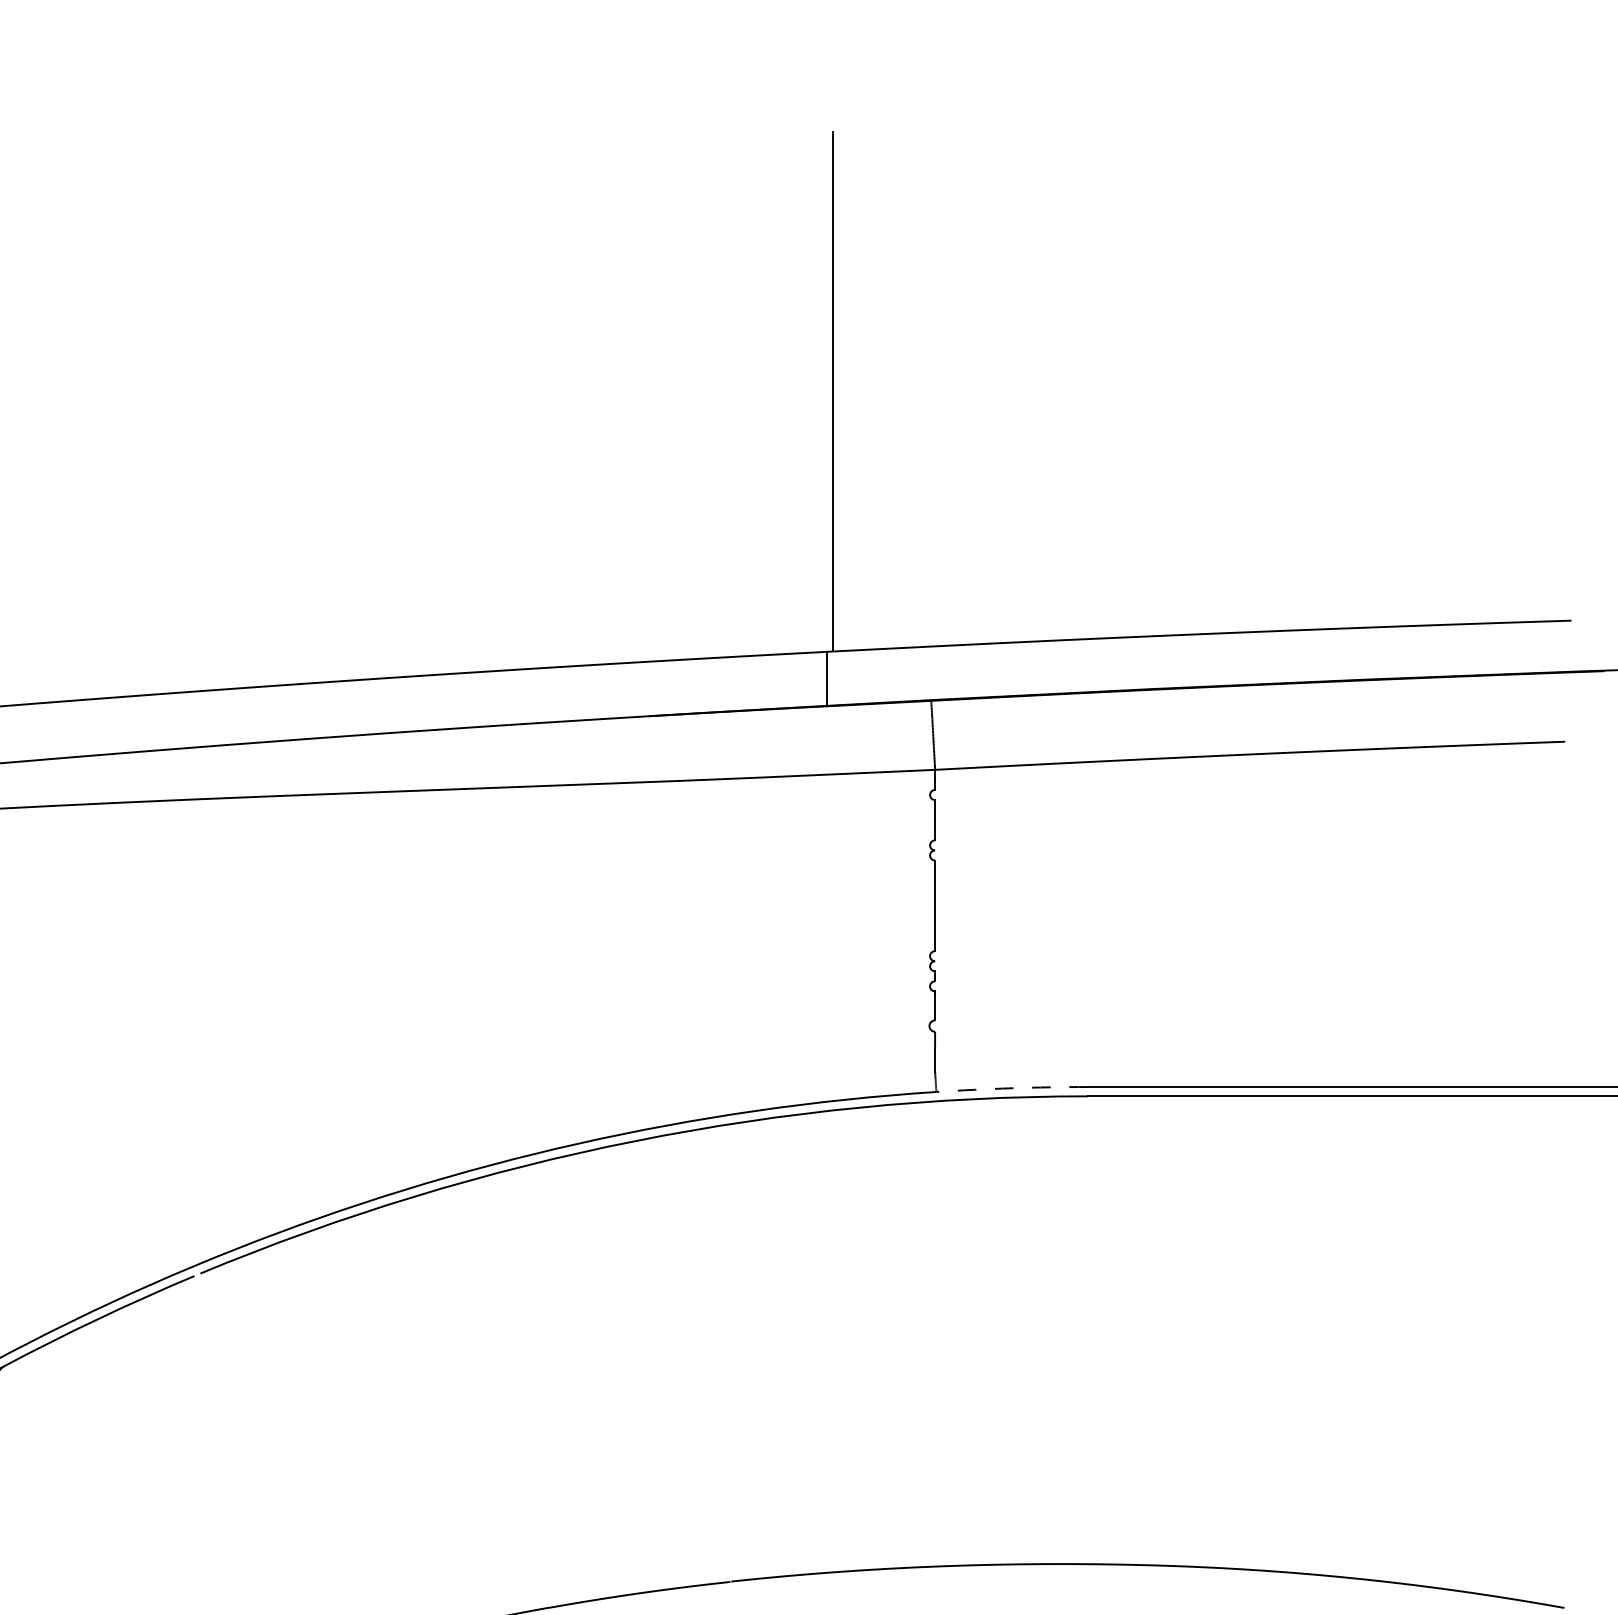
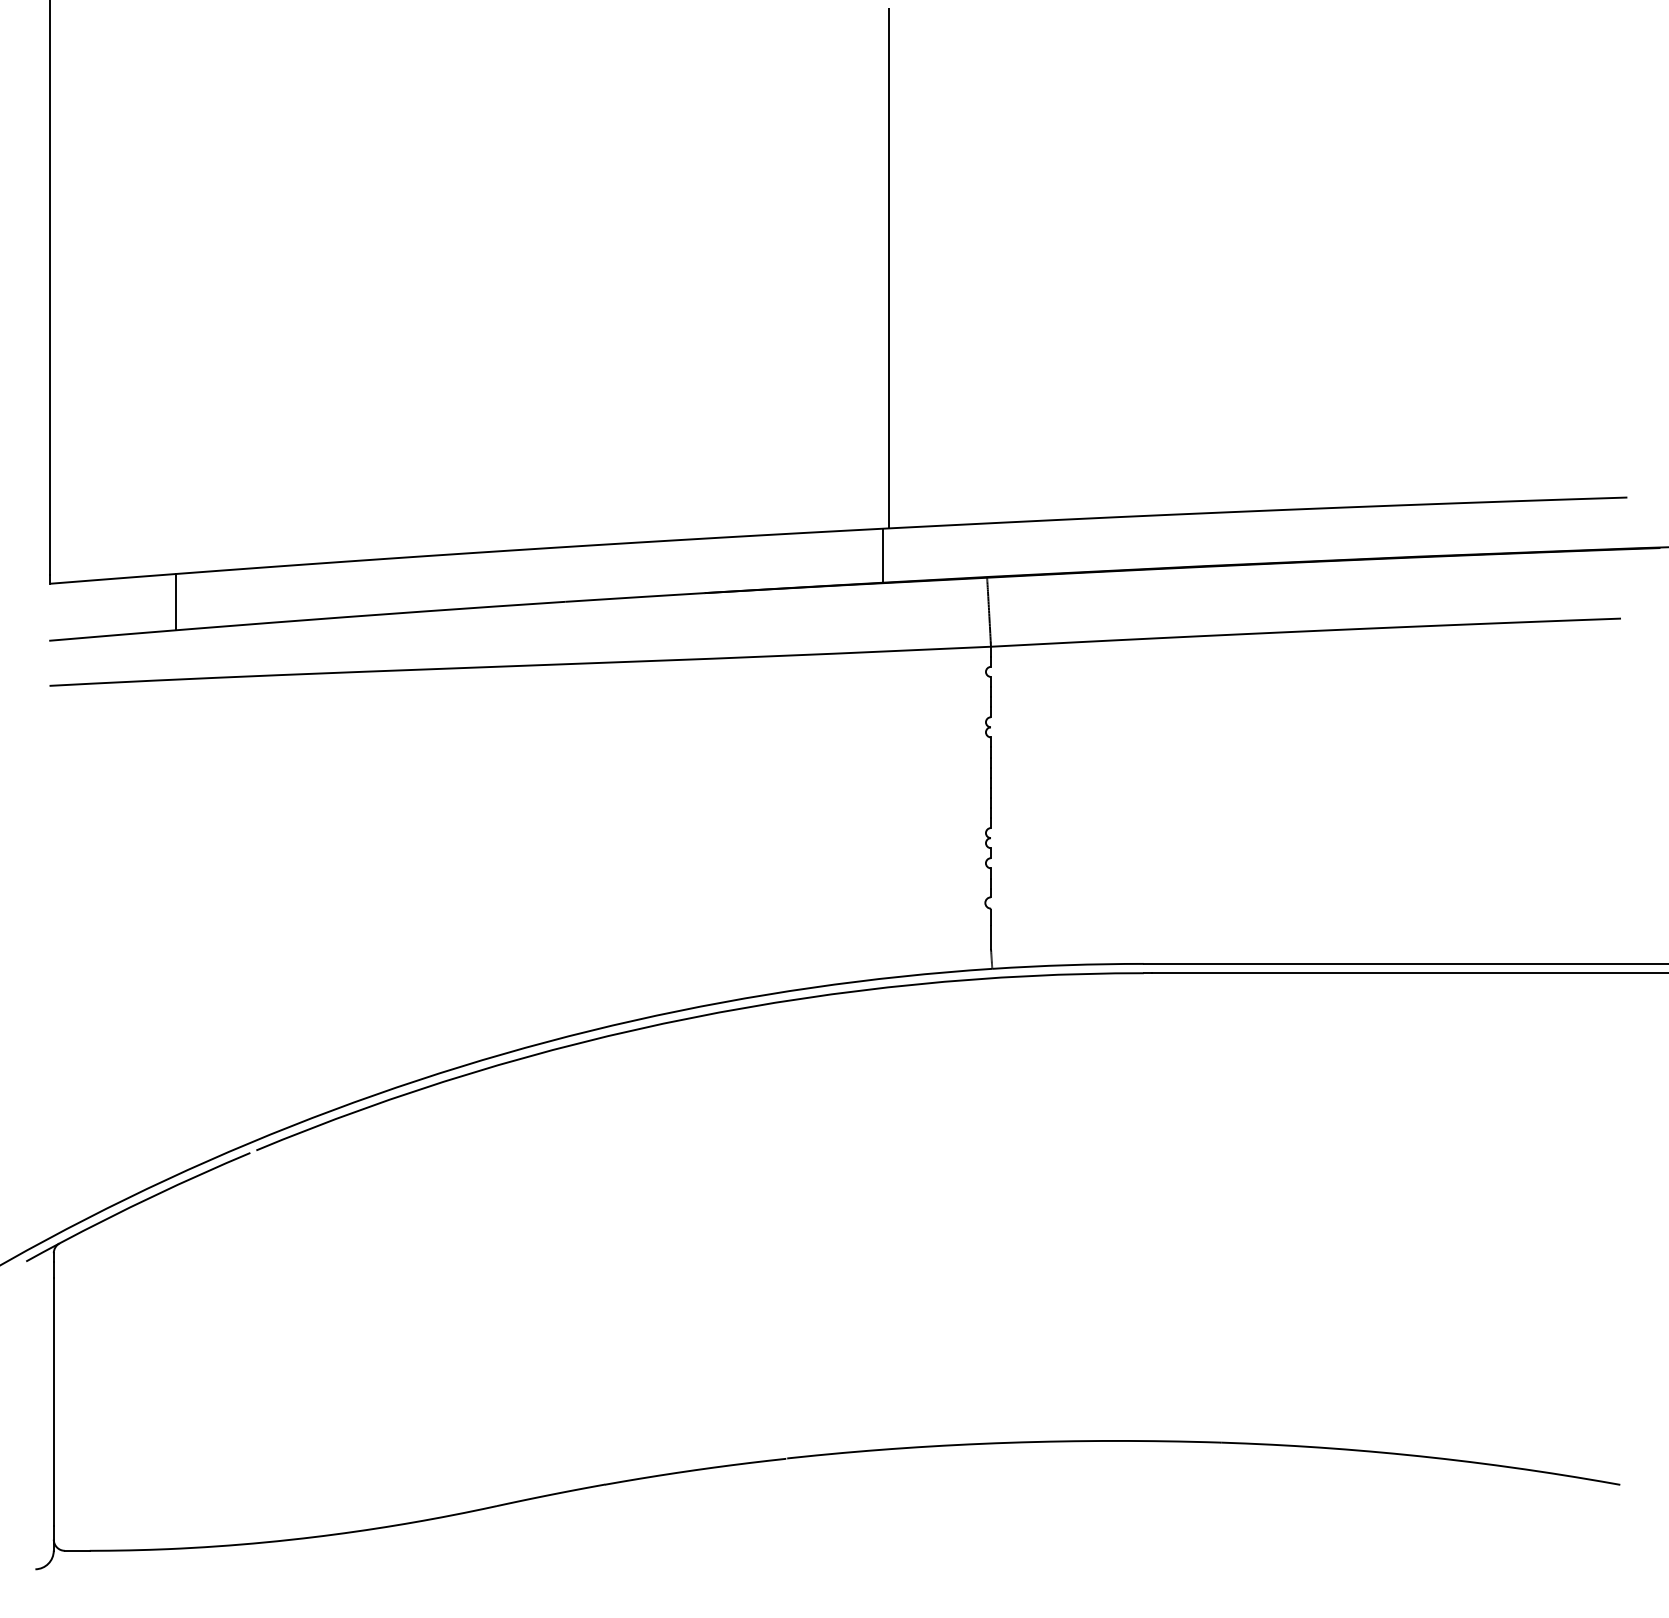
line: (120, 724) -> (176, 601), added
arc: (1011, 1088) -> (1067, 965), dashed -> solid

